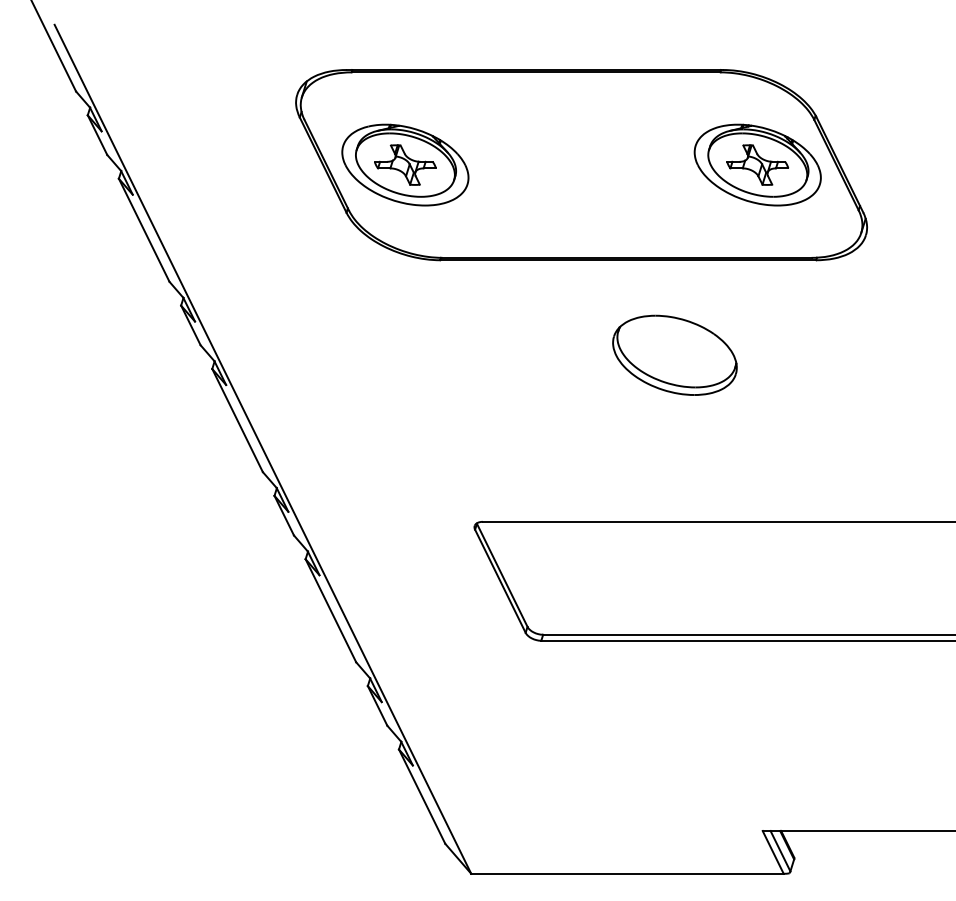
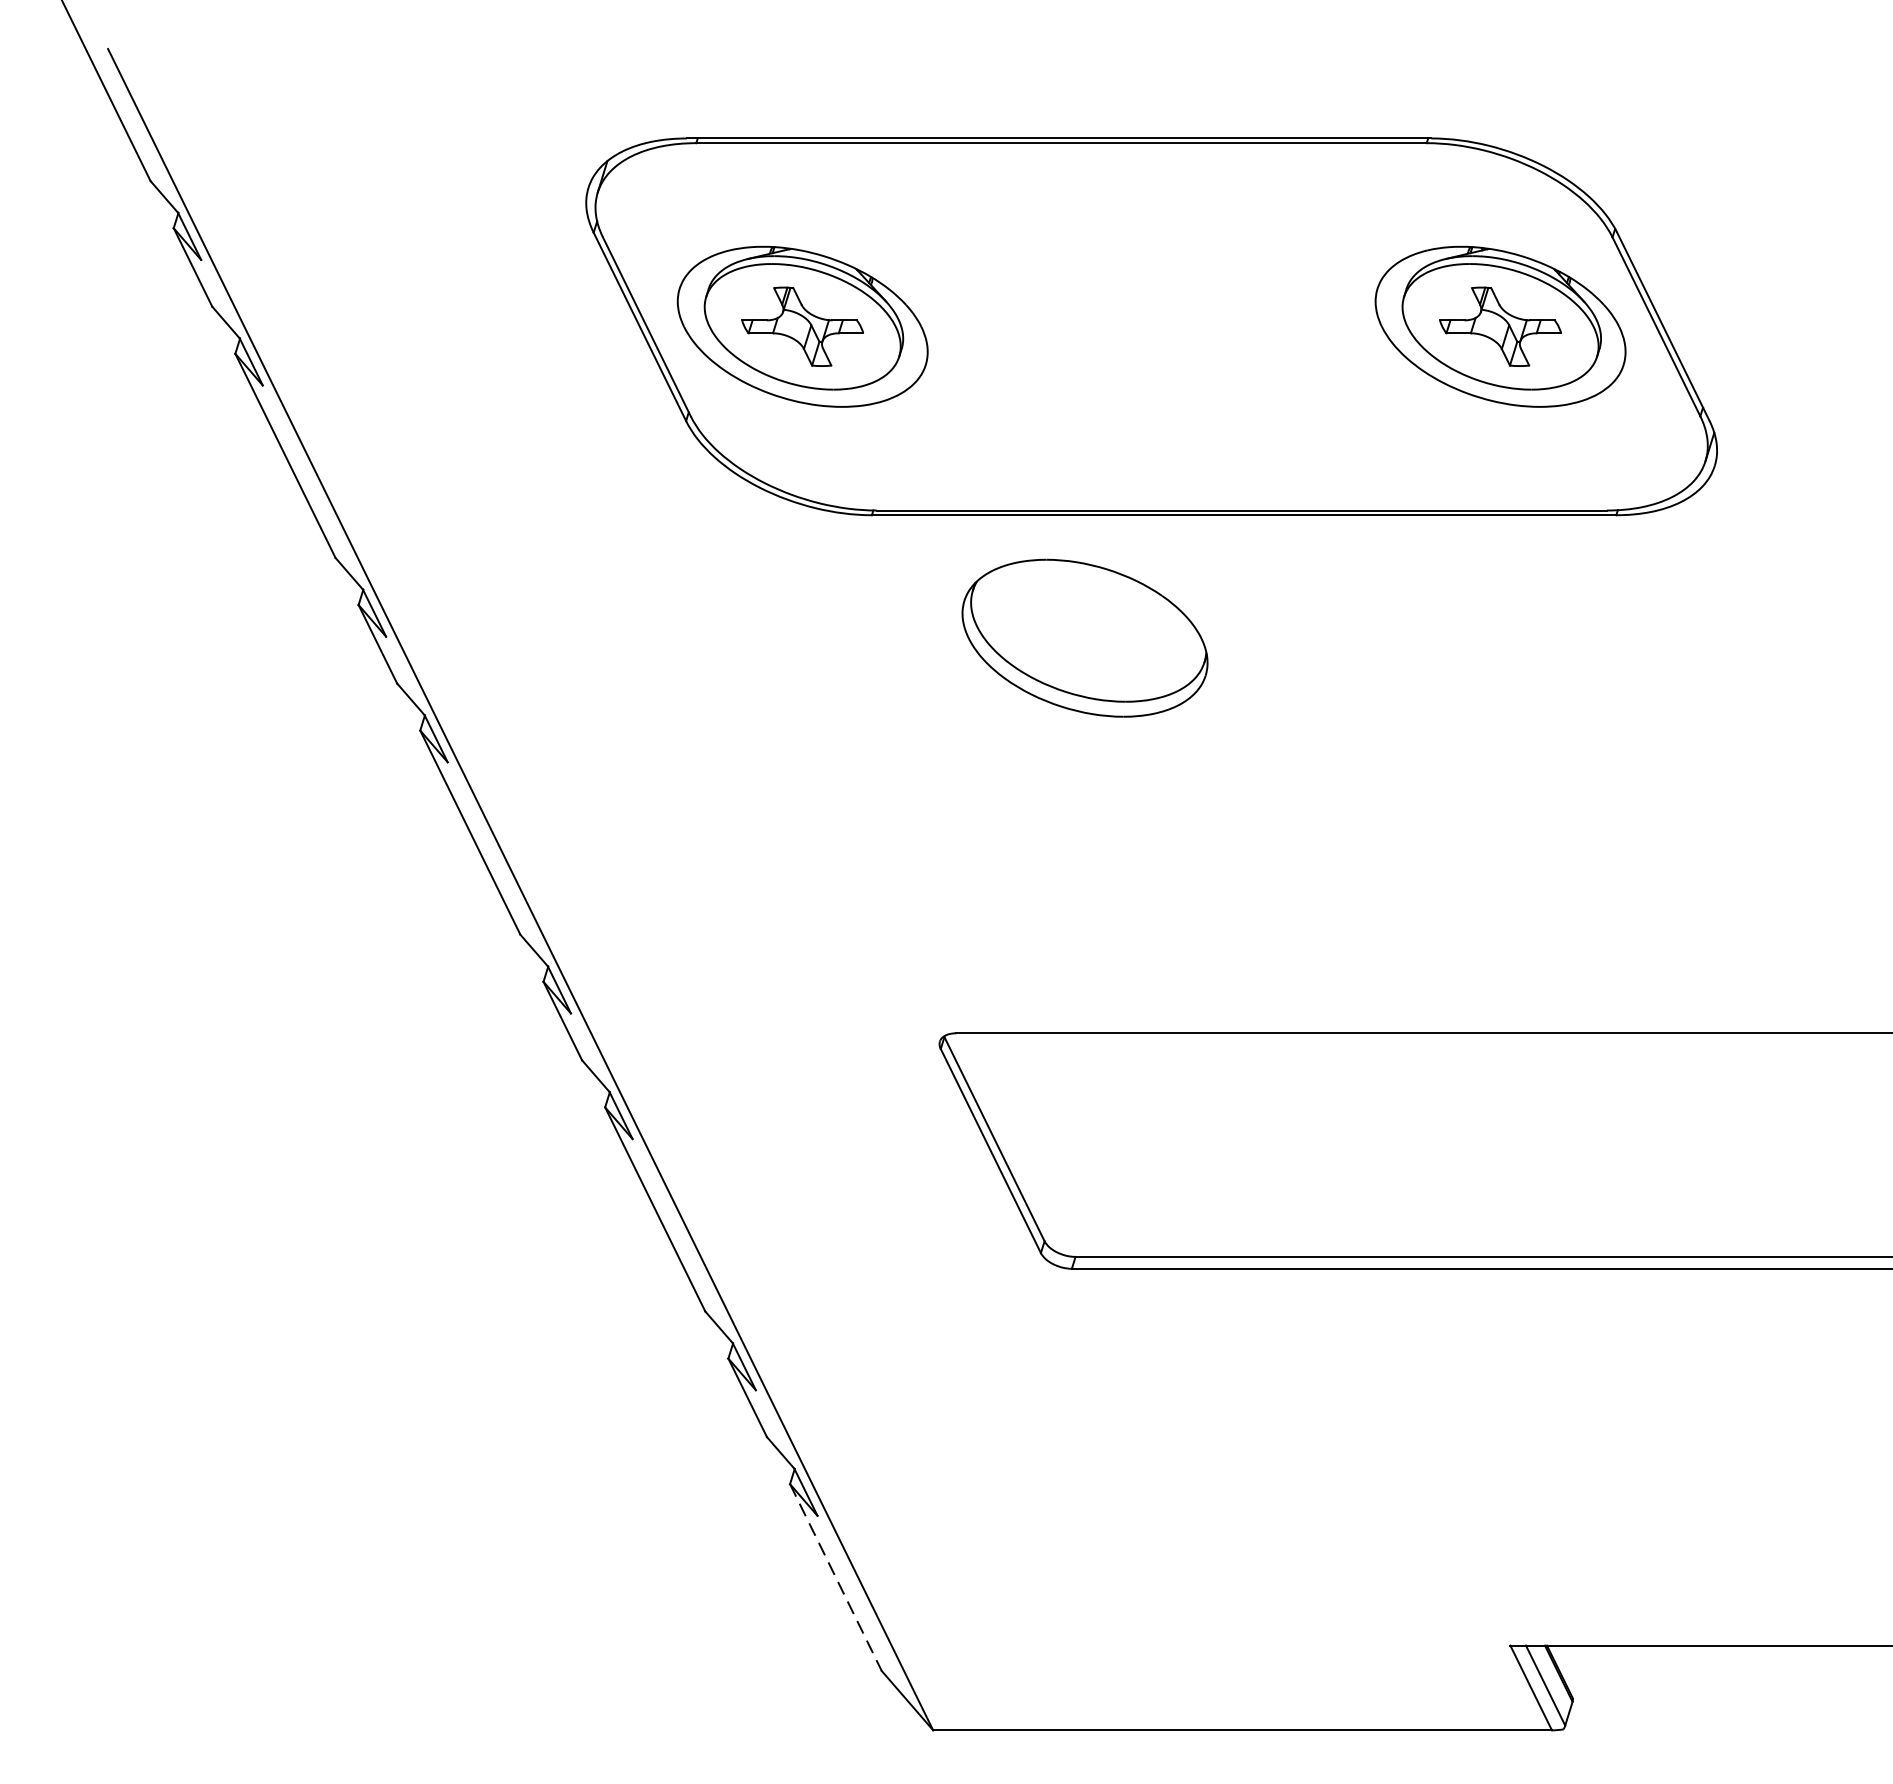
part: (674, 354) -> (1084, 636), moved
line: (422, 796) -> (836, 1577), solid -> dashed

